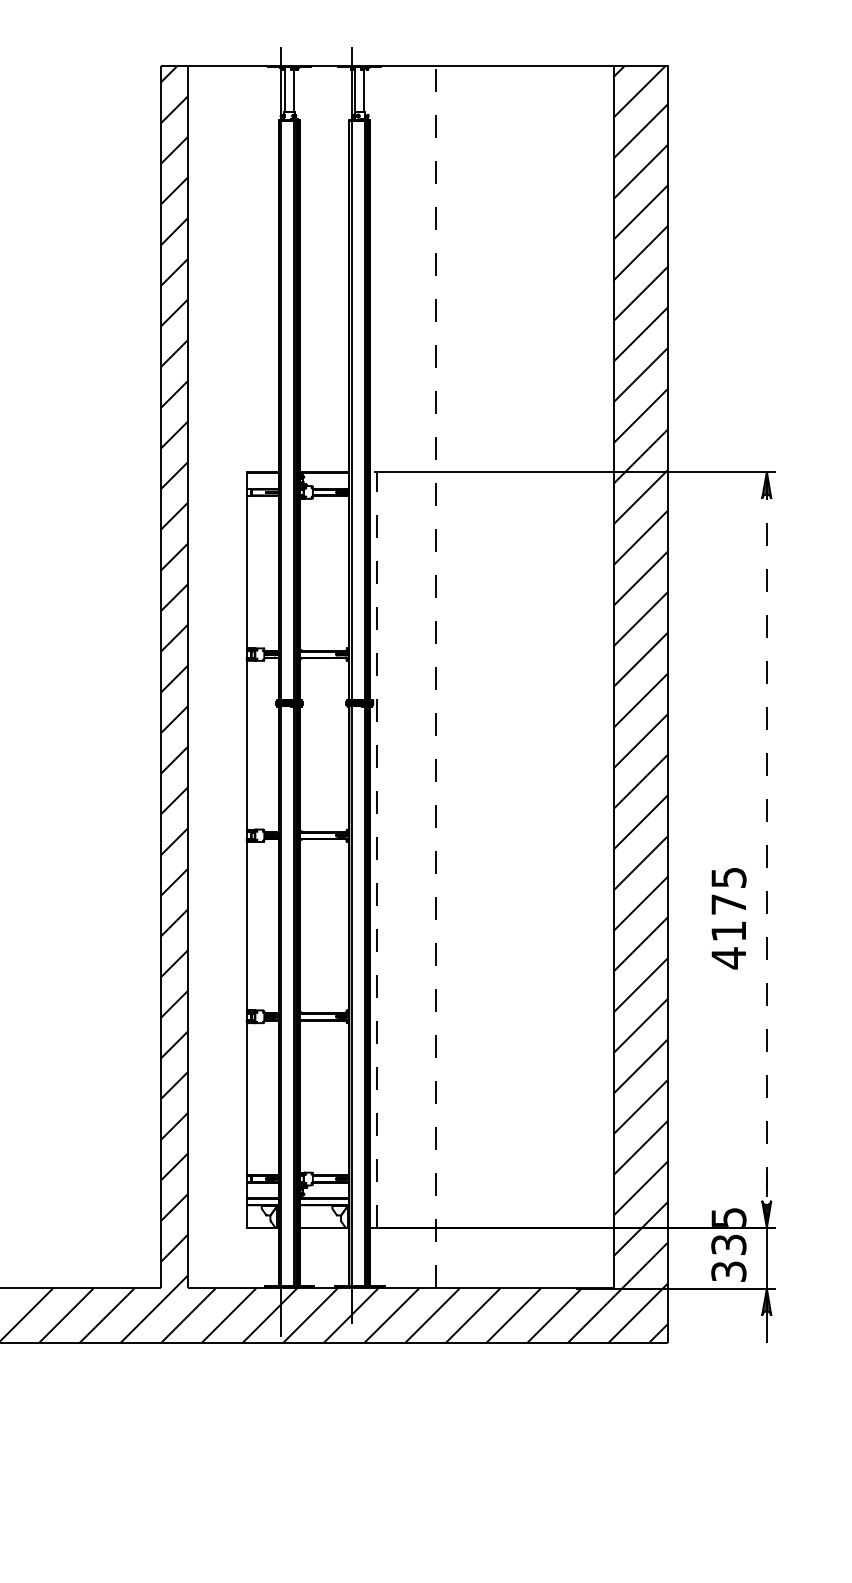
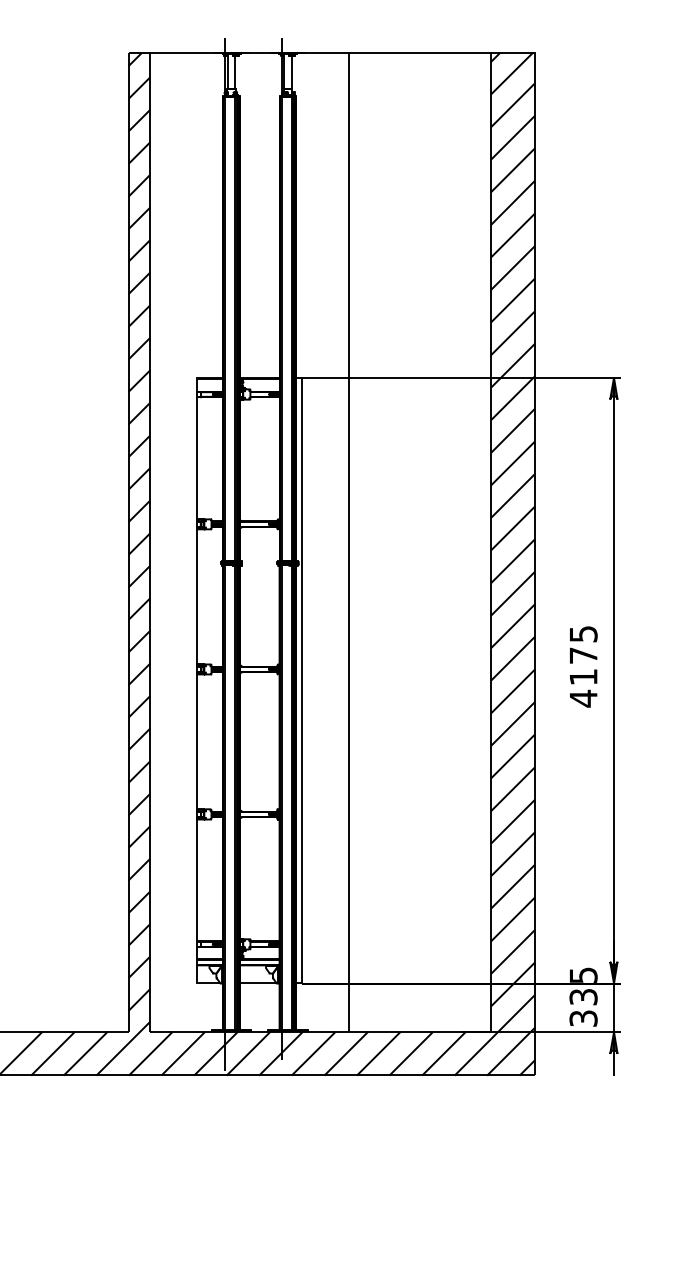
line: (435, 676) -> (348, 541), dashed -> solid
line: (377, 845) -> (302, 677), dashed -> solid
line: (766, 877) -> (613, 702), dashed -> solid
text: (728, 918) -> (583, 666), moved

